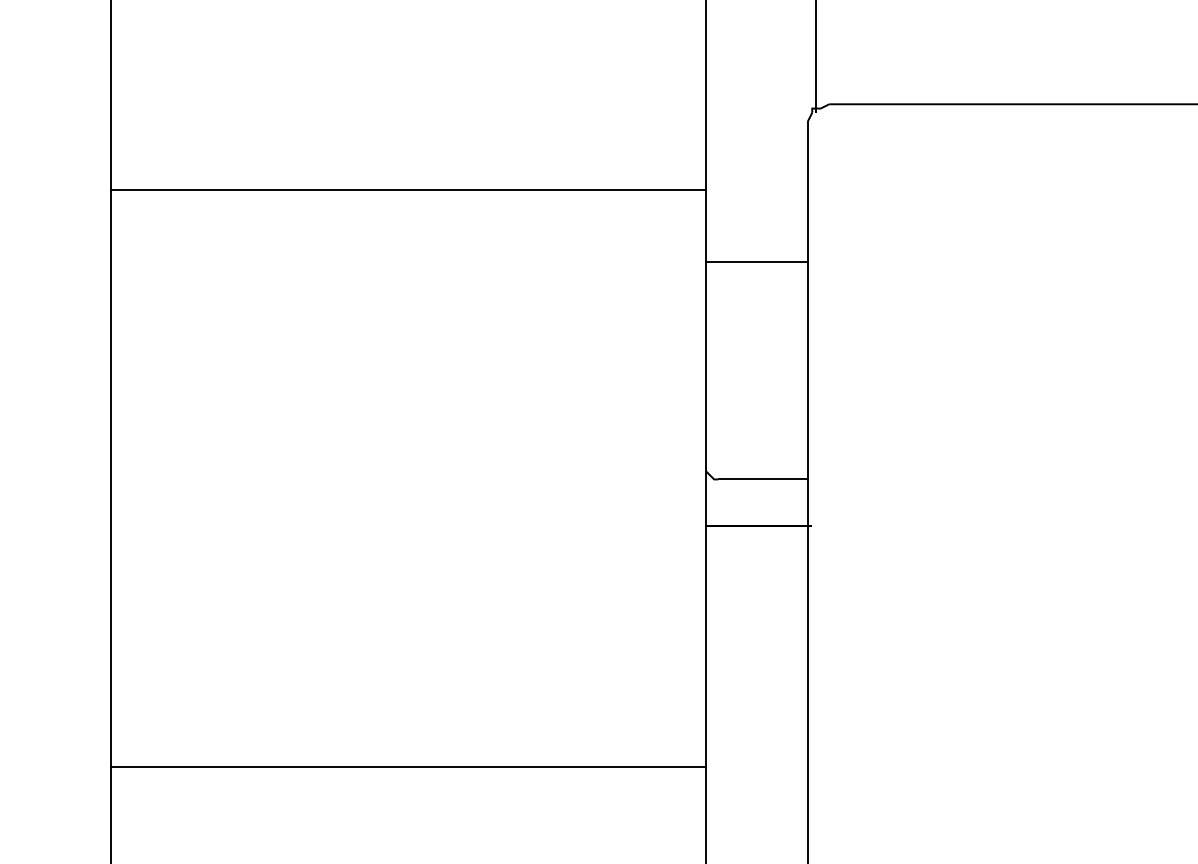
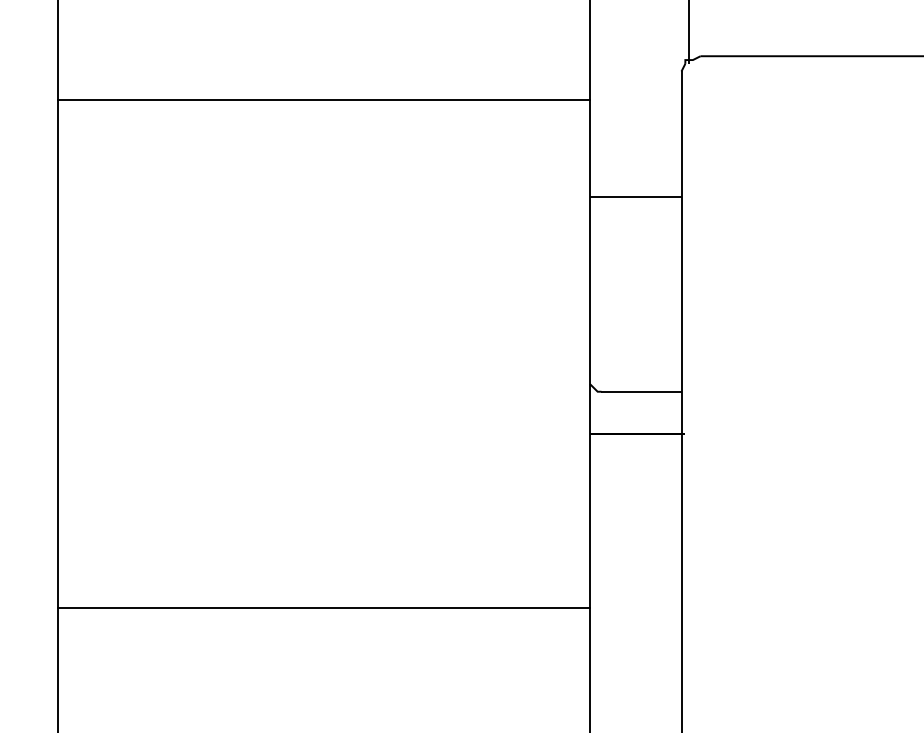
line: (408, 189) -> (324, 100), moved
line: (408, 767) -> (324, 608), moved

